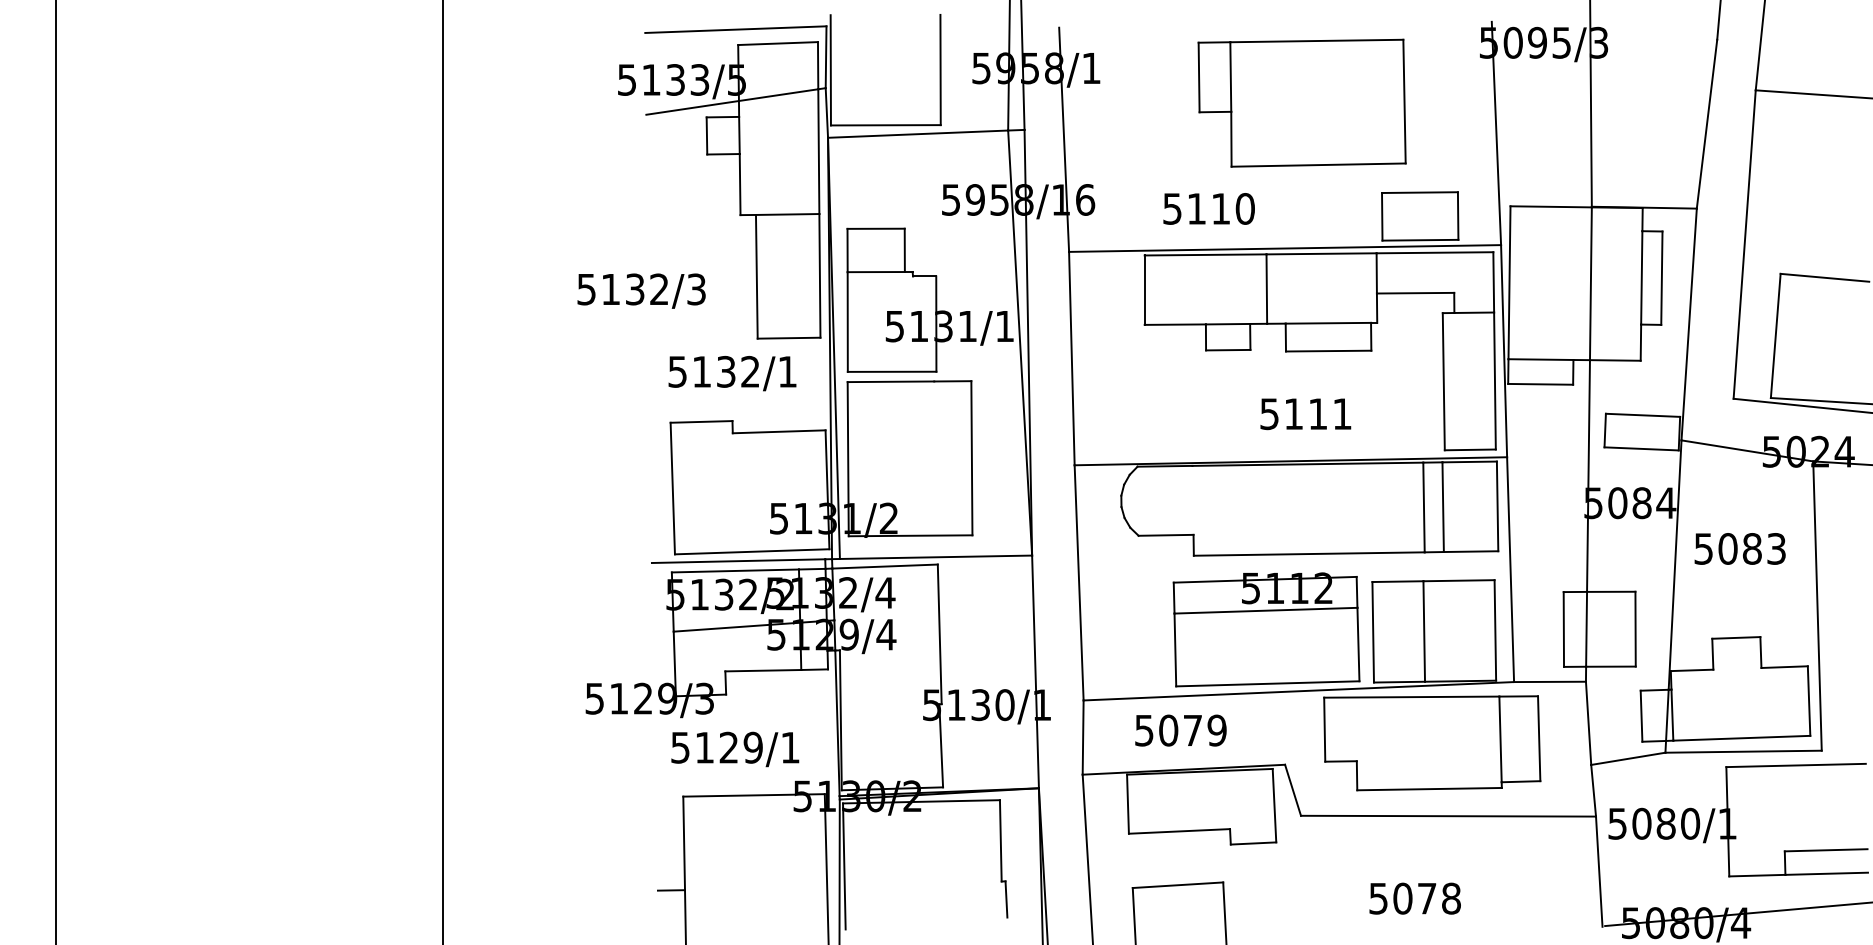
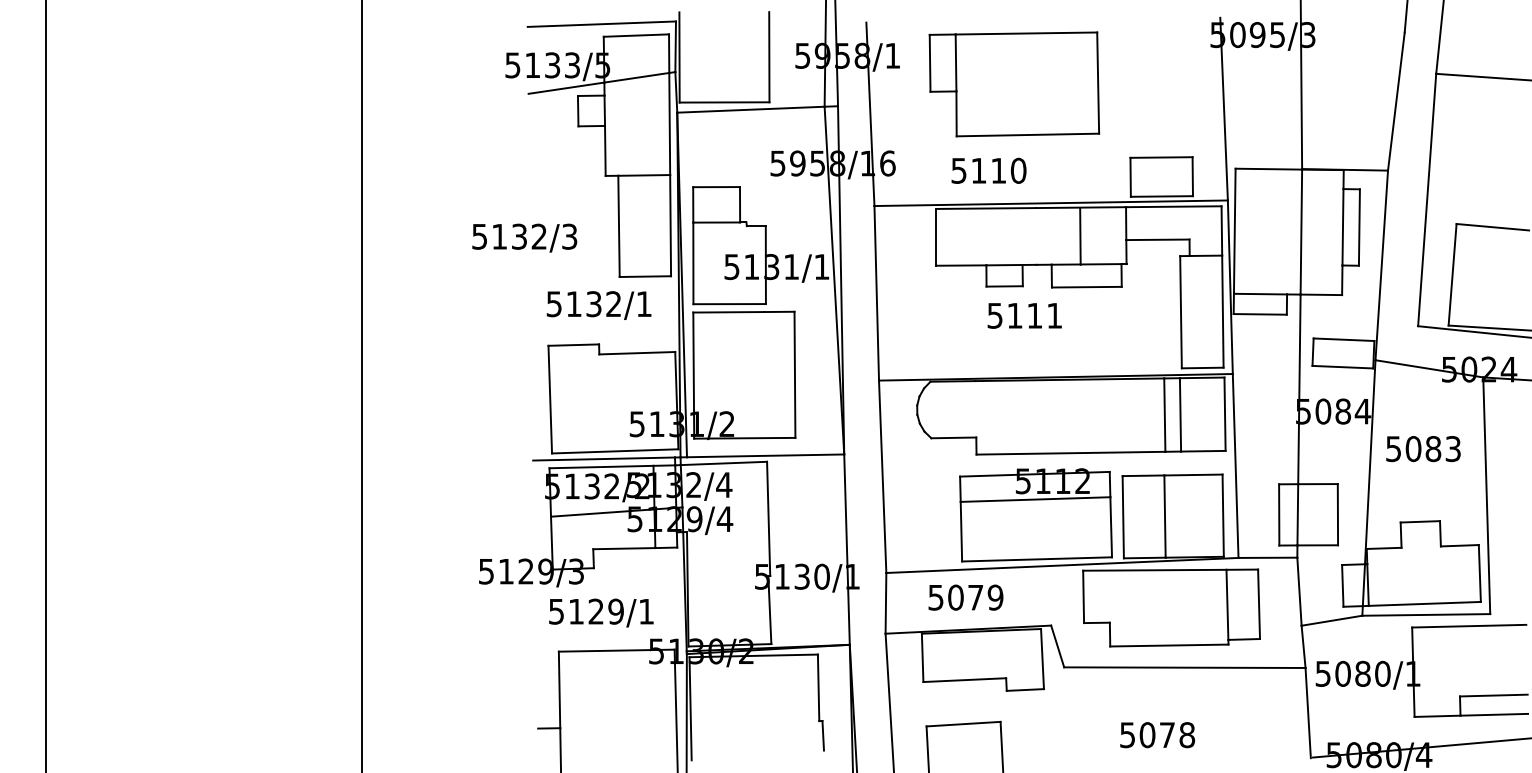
part: (1301, 102) -> (1013, 83), moved
line: (1266, 288) -> (1080, 235), moved
text: (1305, 414) -> (1024, 316), moved

